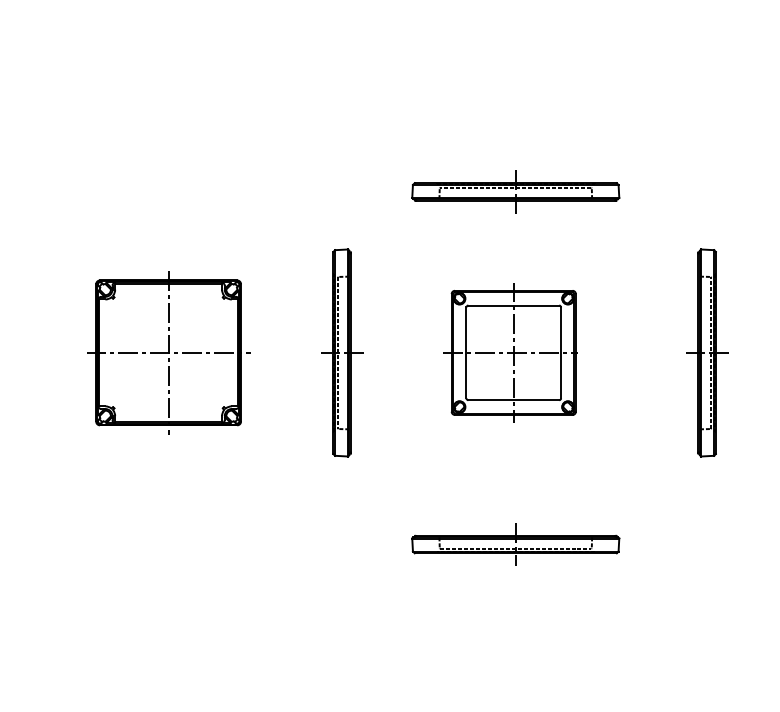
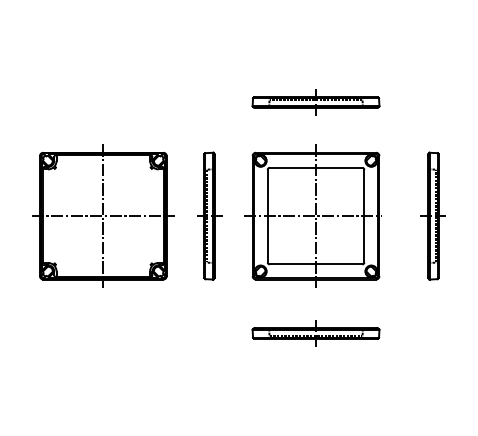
part: (514, 191) -> (315, 102), moved
part: (168, 351) -> (103, 215), size x1.43
part: (509, 351) -> (312, 215), size x1.67

